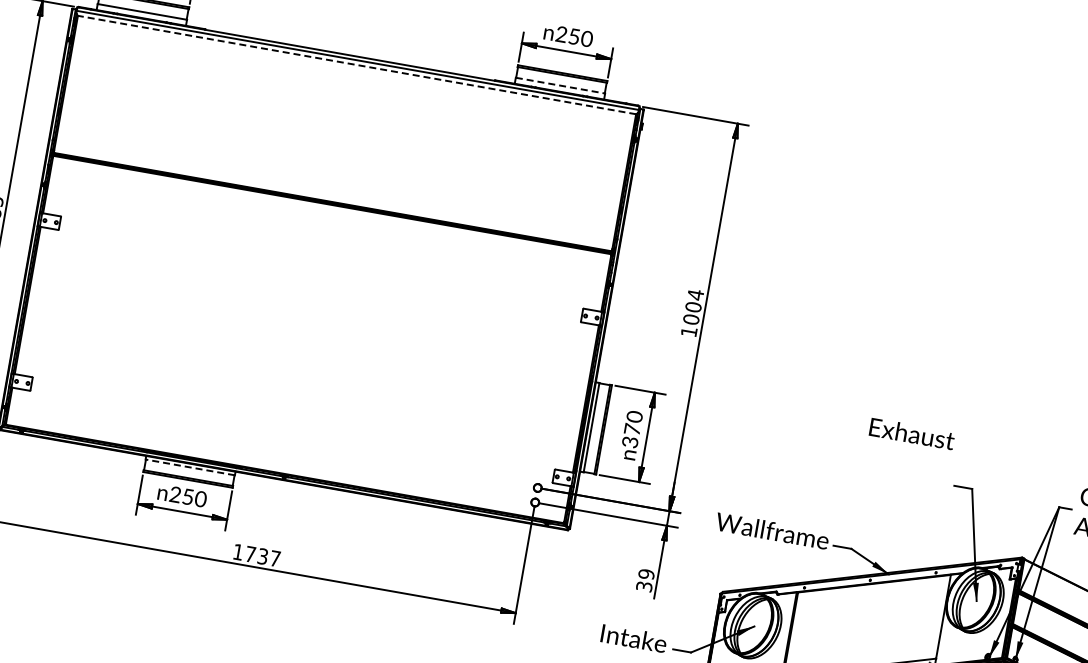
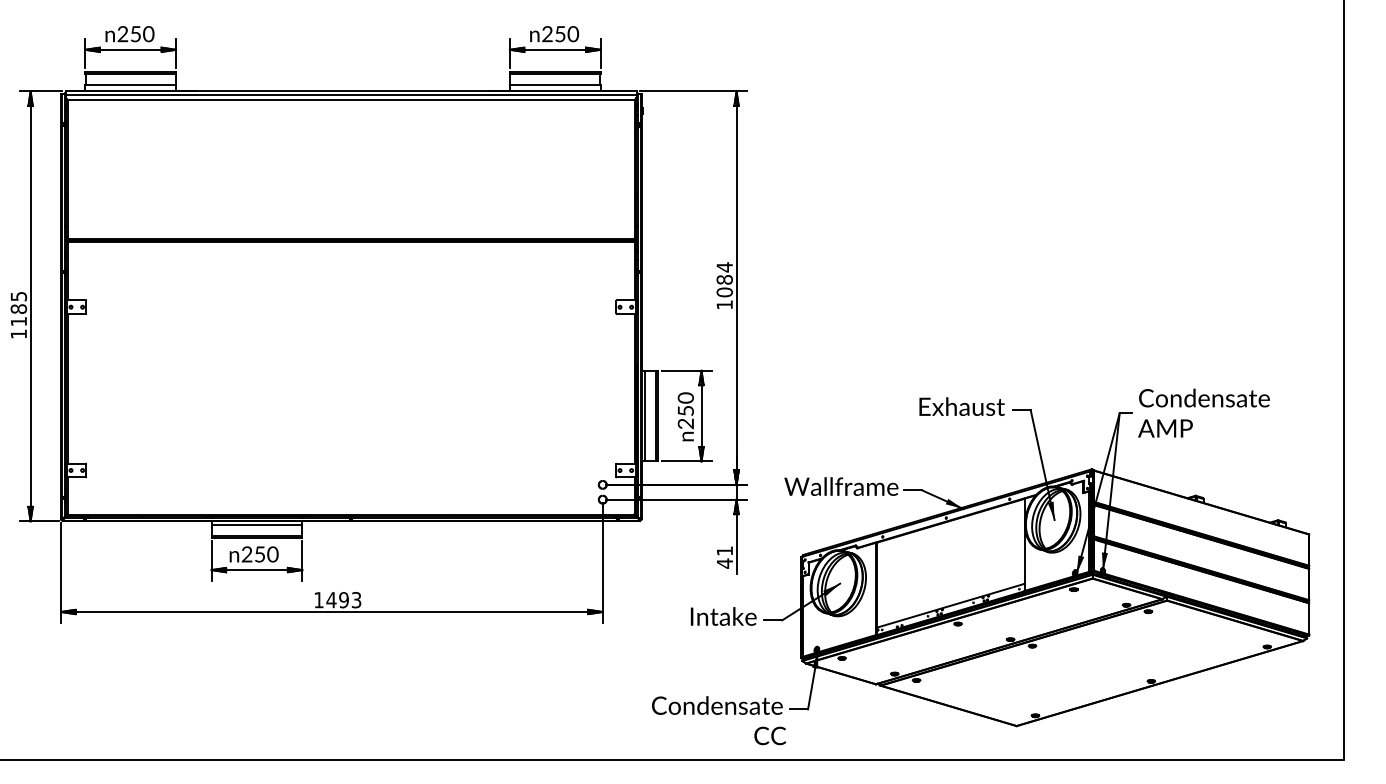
line: (356, 64) -> (350, 99), dashed -> solid
line: (560, 85) -> (555, 84), dashed -> solid
text: (693, 306) -> (724, 279), 1004 -> 1084
text: (911, 433) -> (961, 406), moved
text: (630, 435) -> (685, 417), 370 -> 250
line: (189, 467) -> (256, 525), dashed -> solid
text: (262, 556) -> (343, 600), 1737 -> 1493
text: (645, 580) -> (724, 557), 39 -> 41

